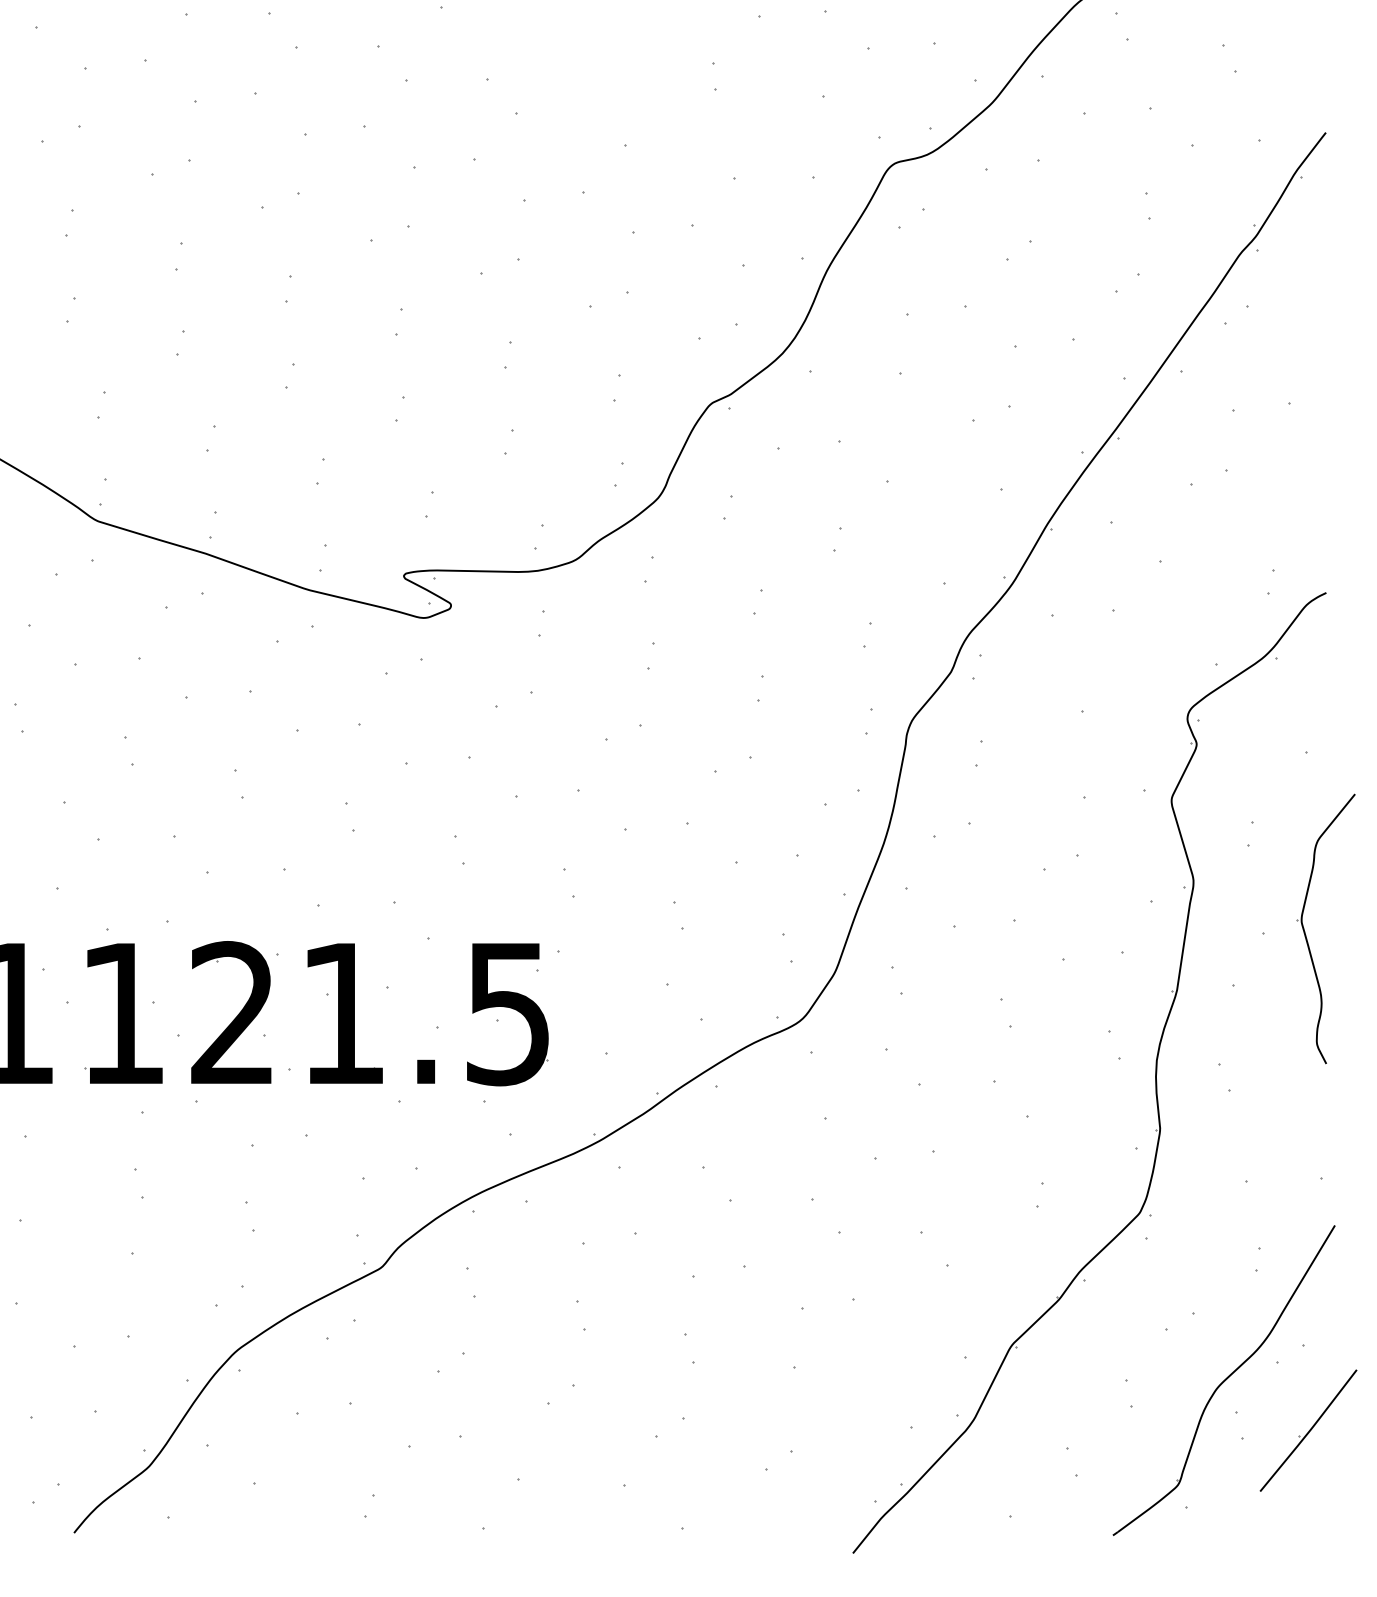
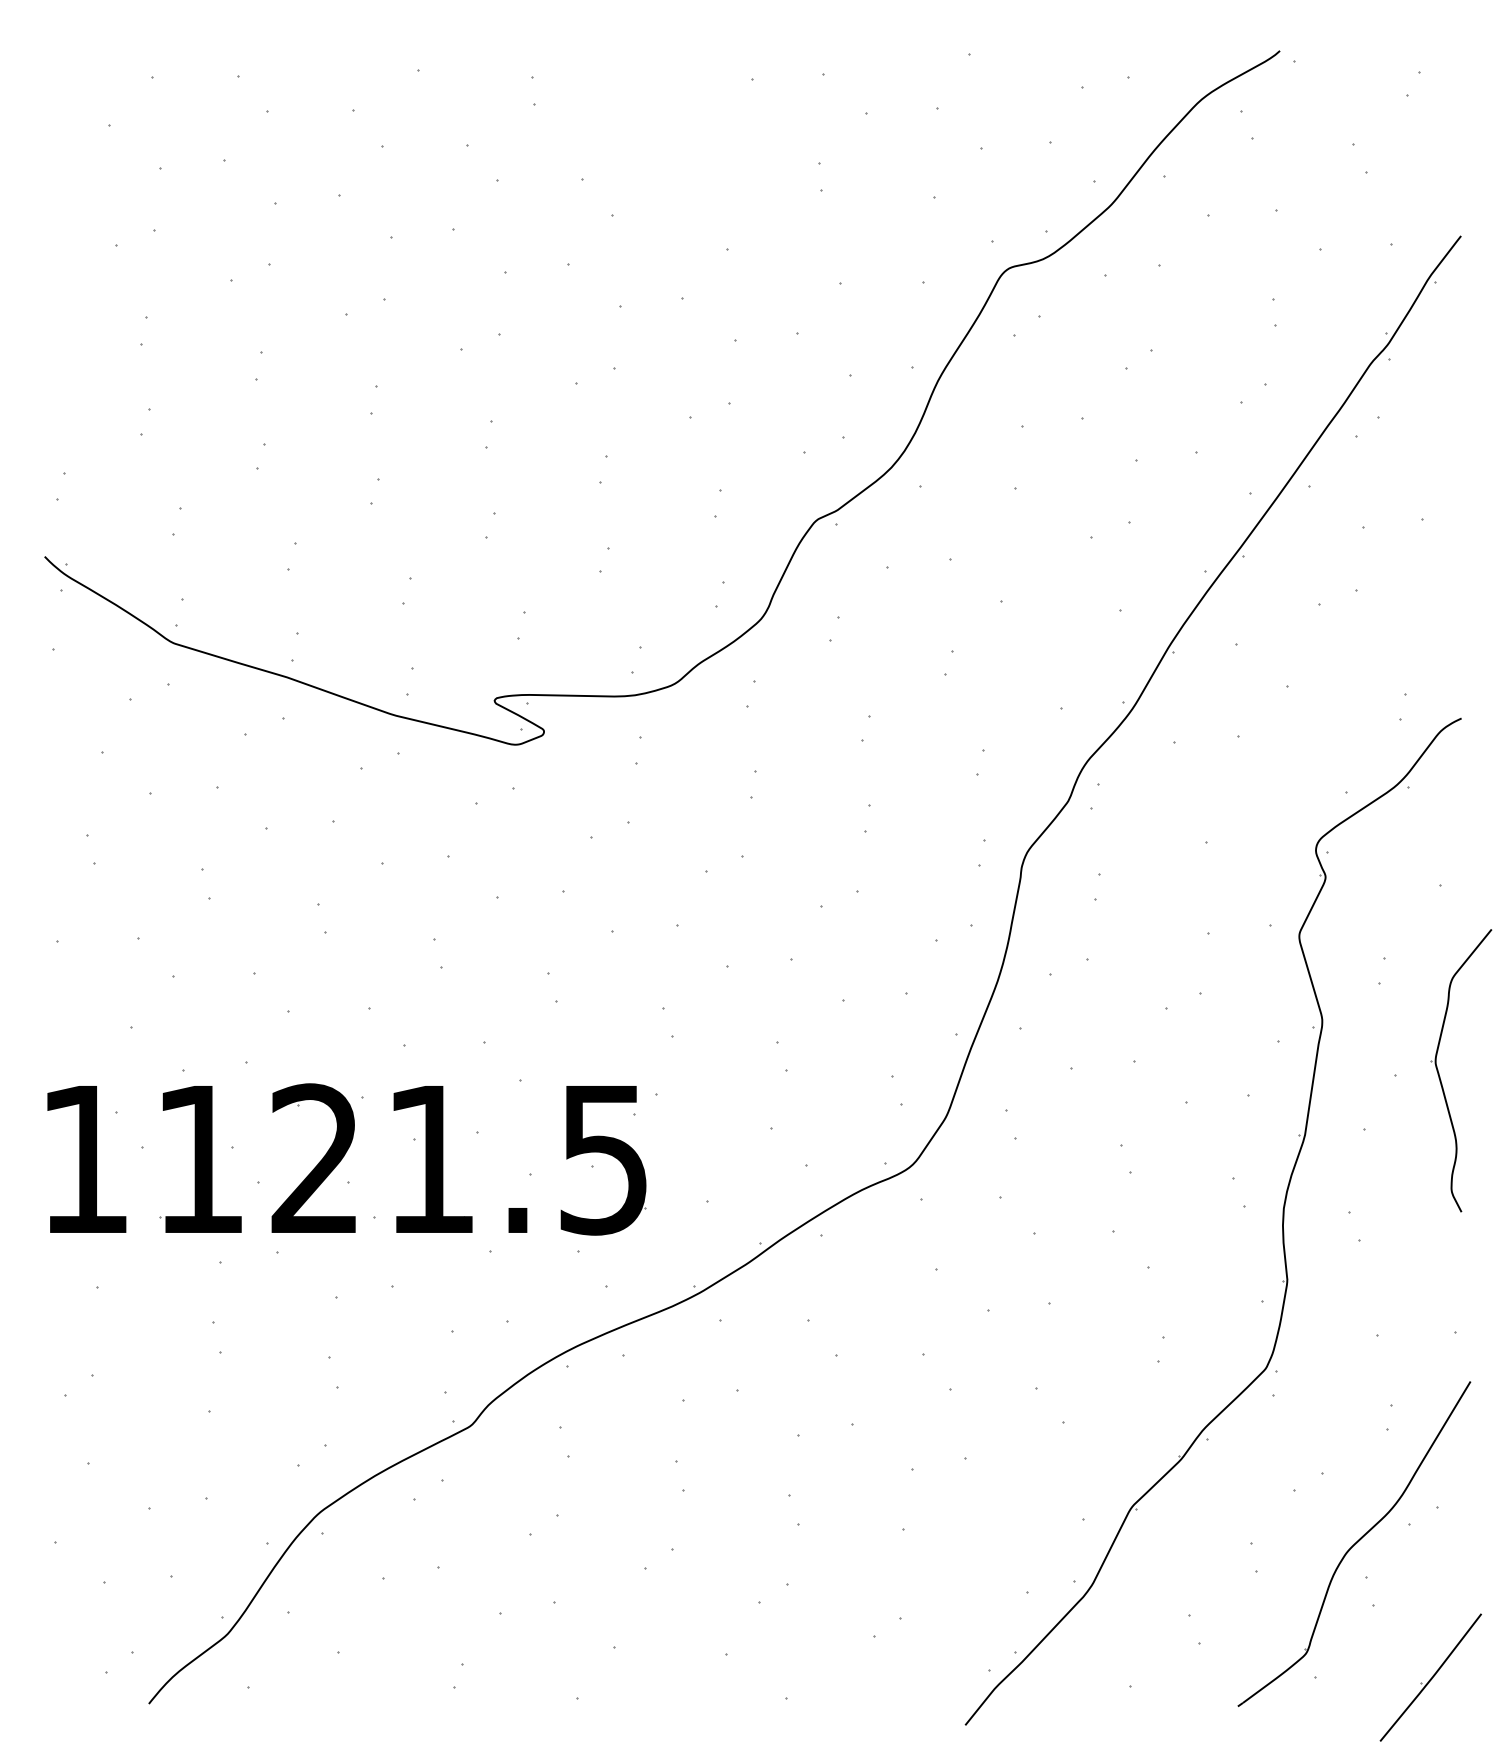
part: (1308, 1430) -> (1430, 1677), moved

